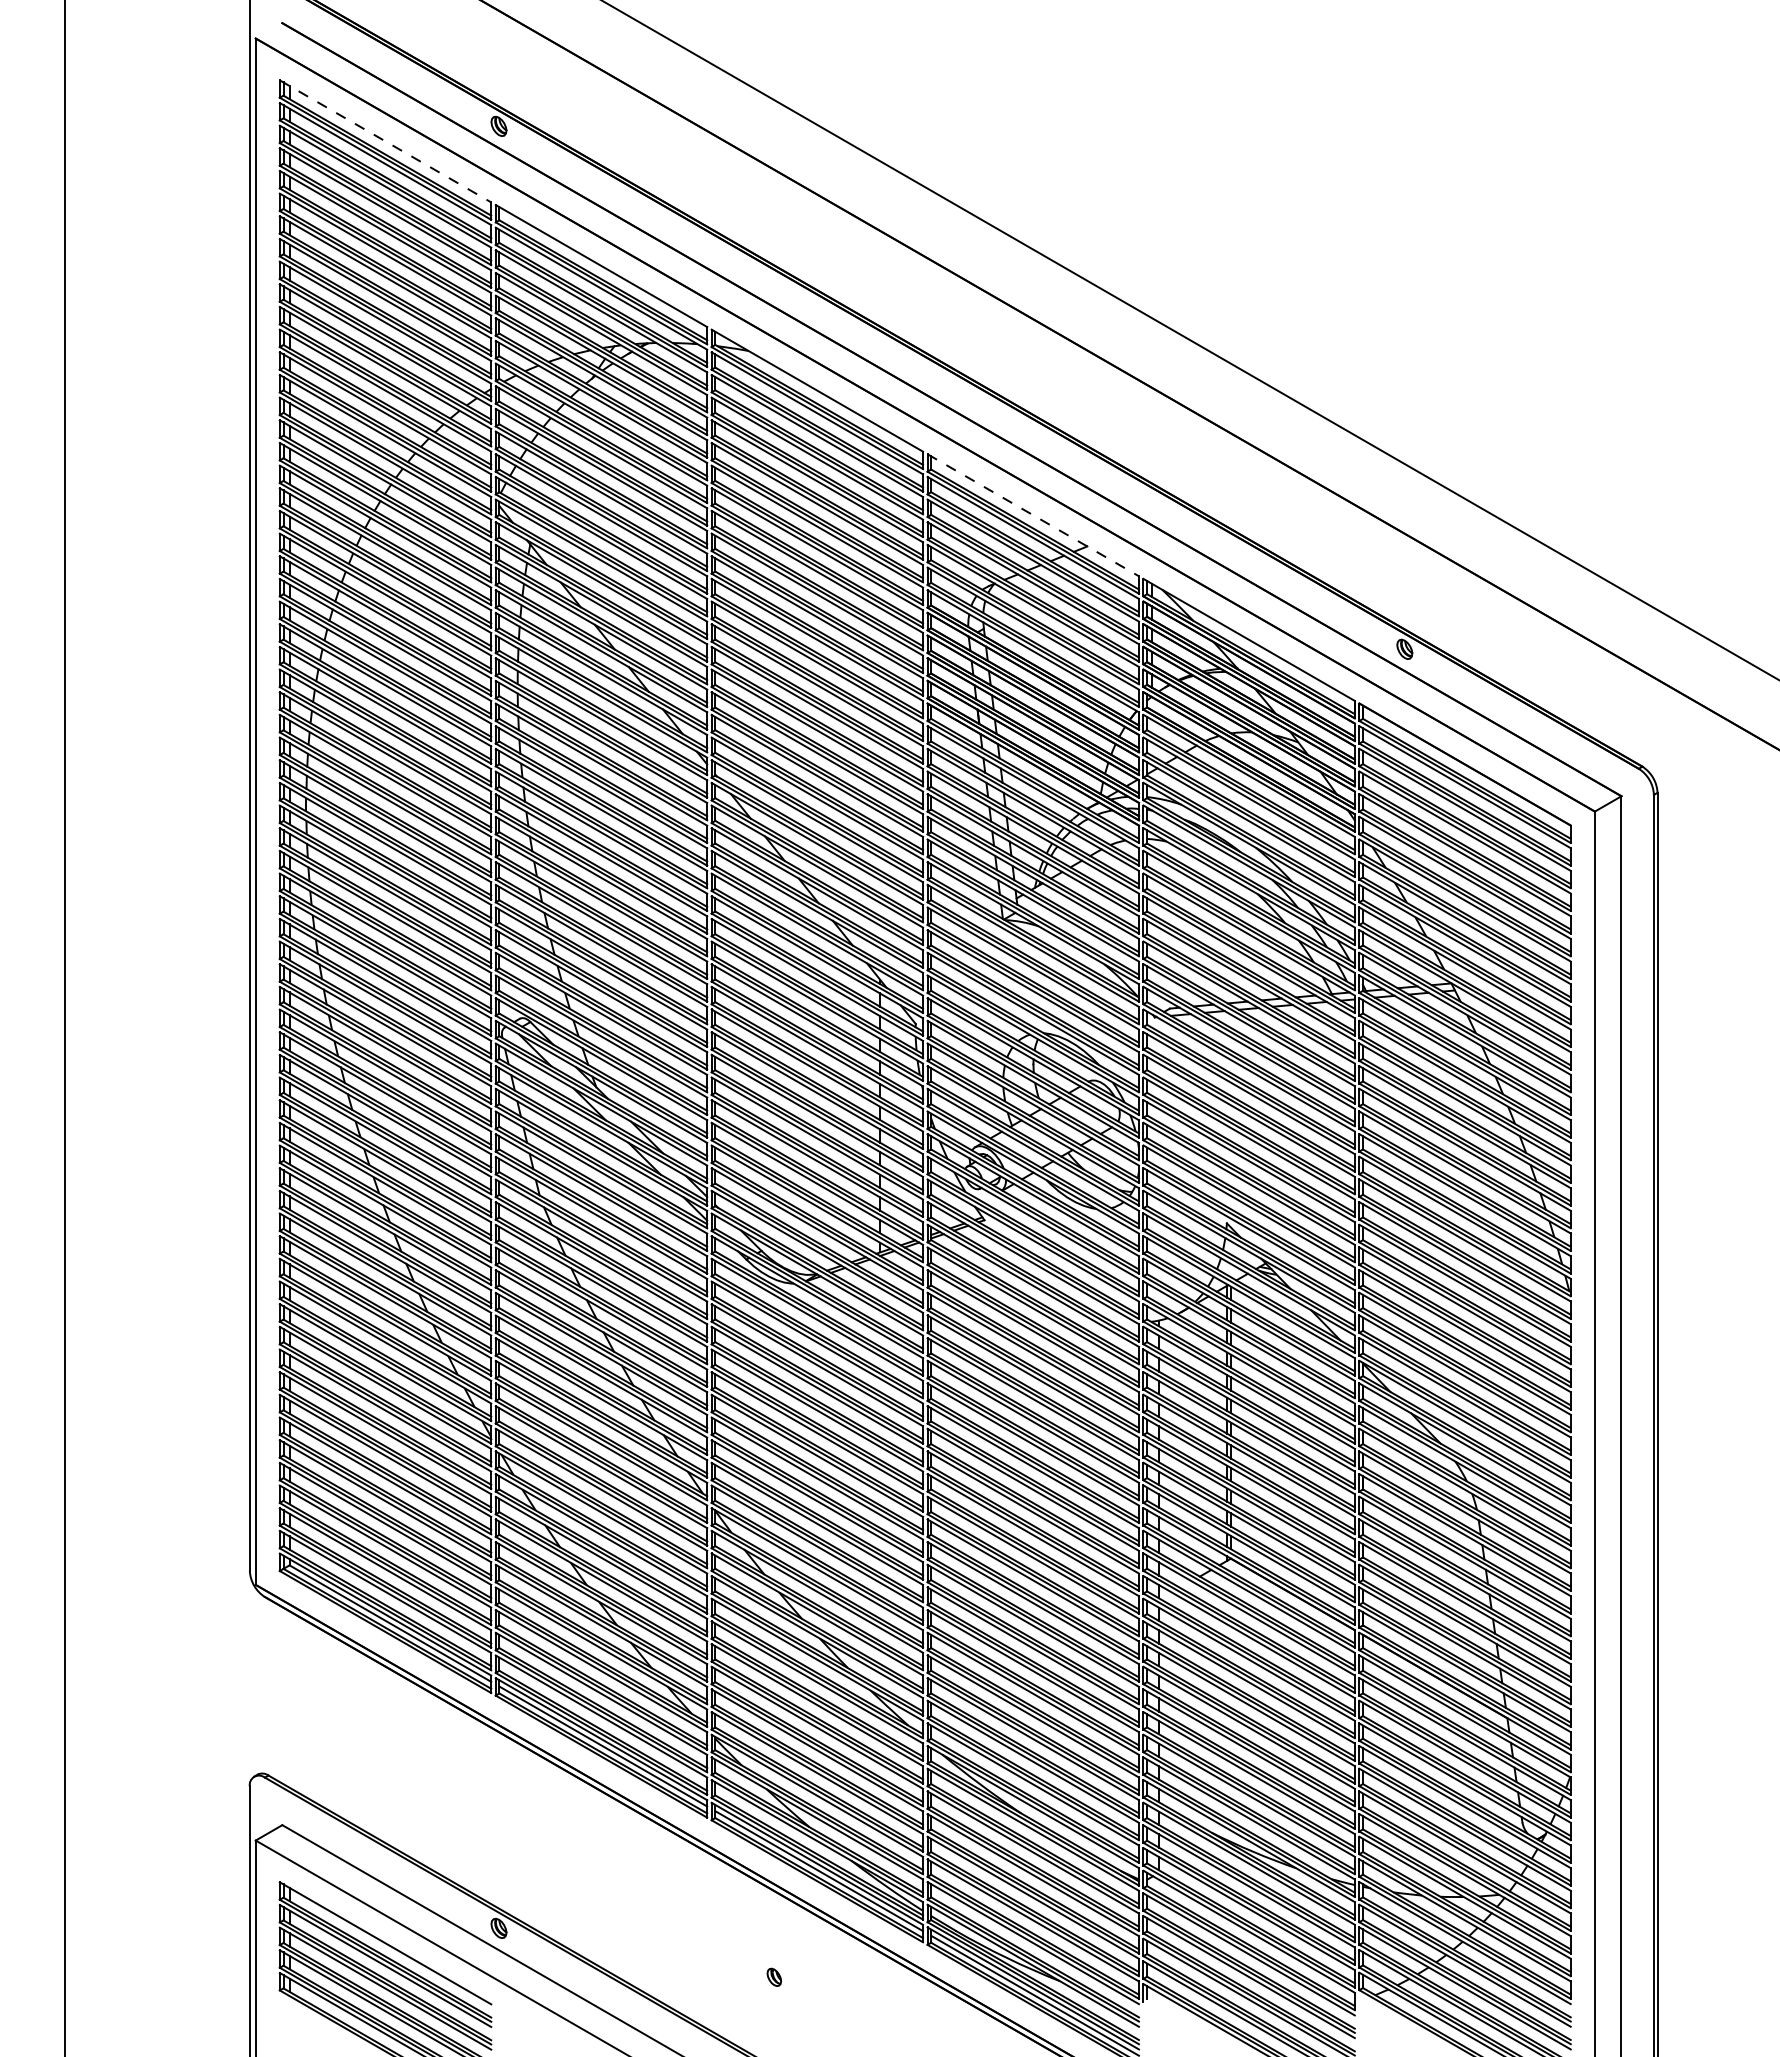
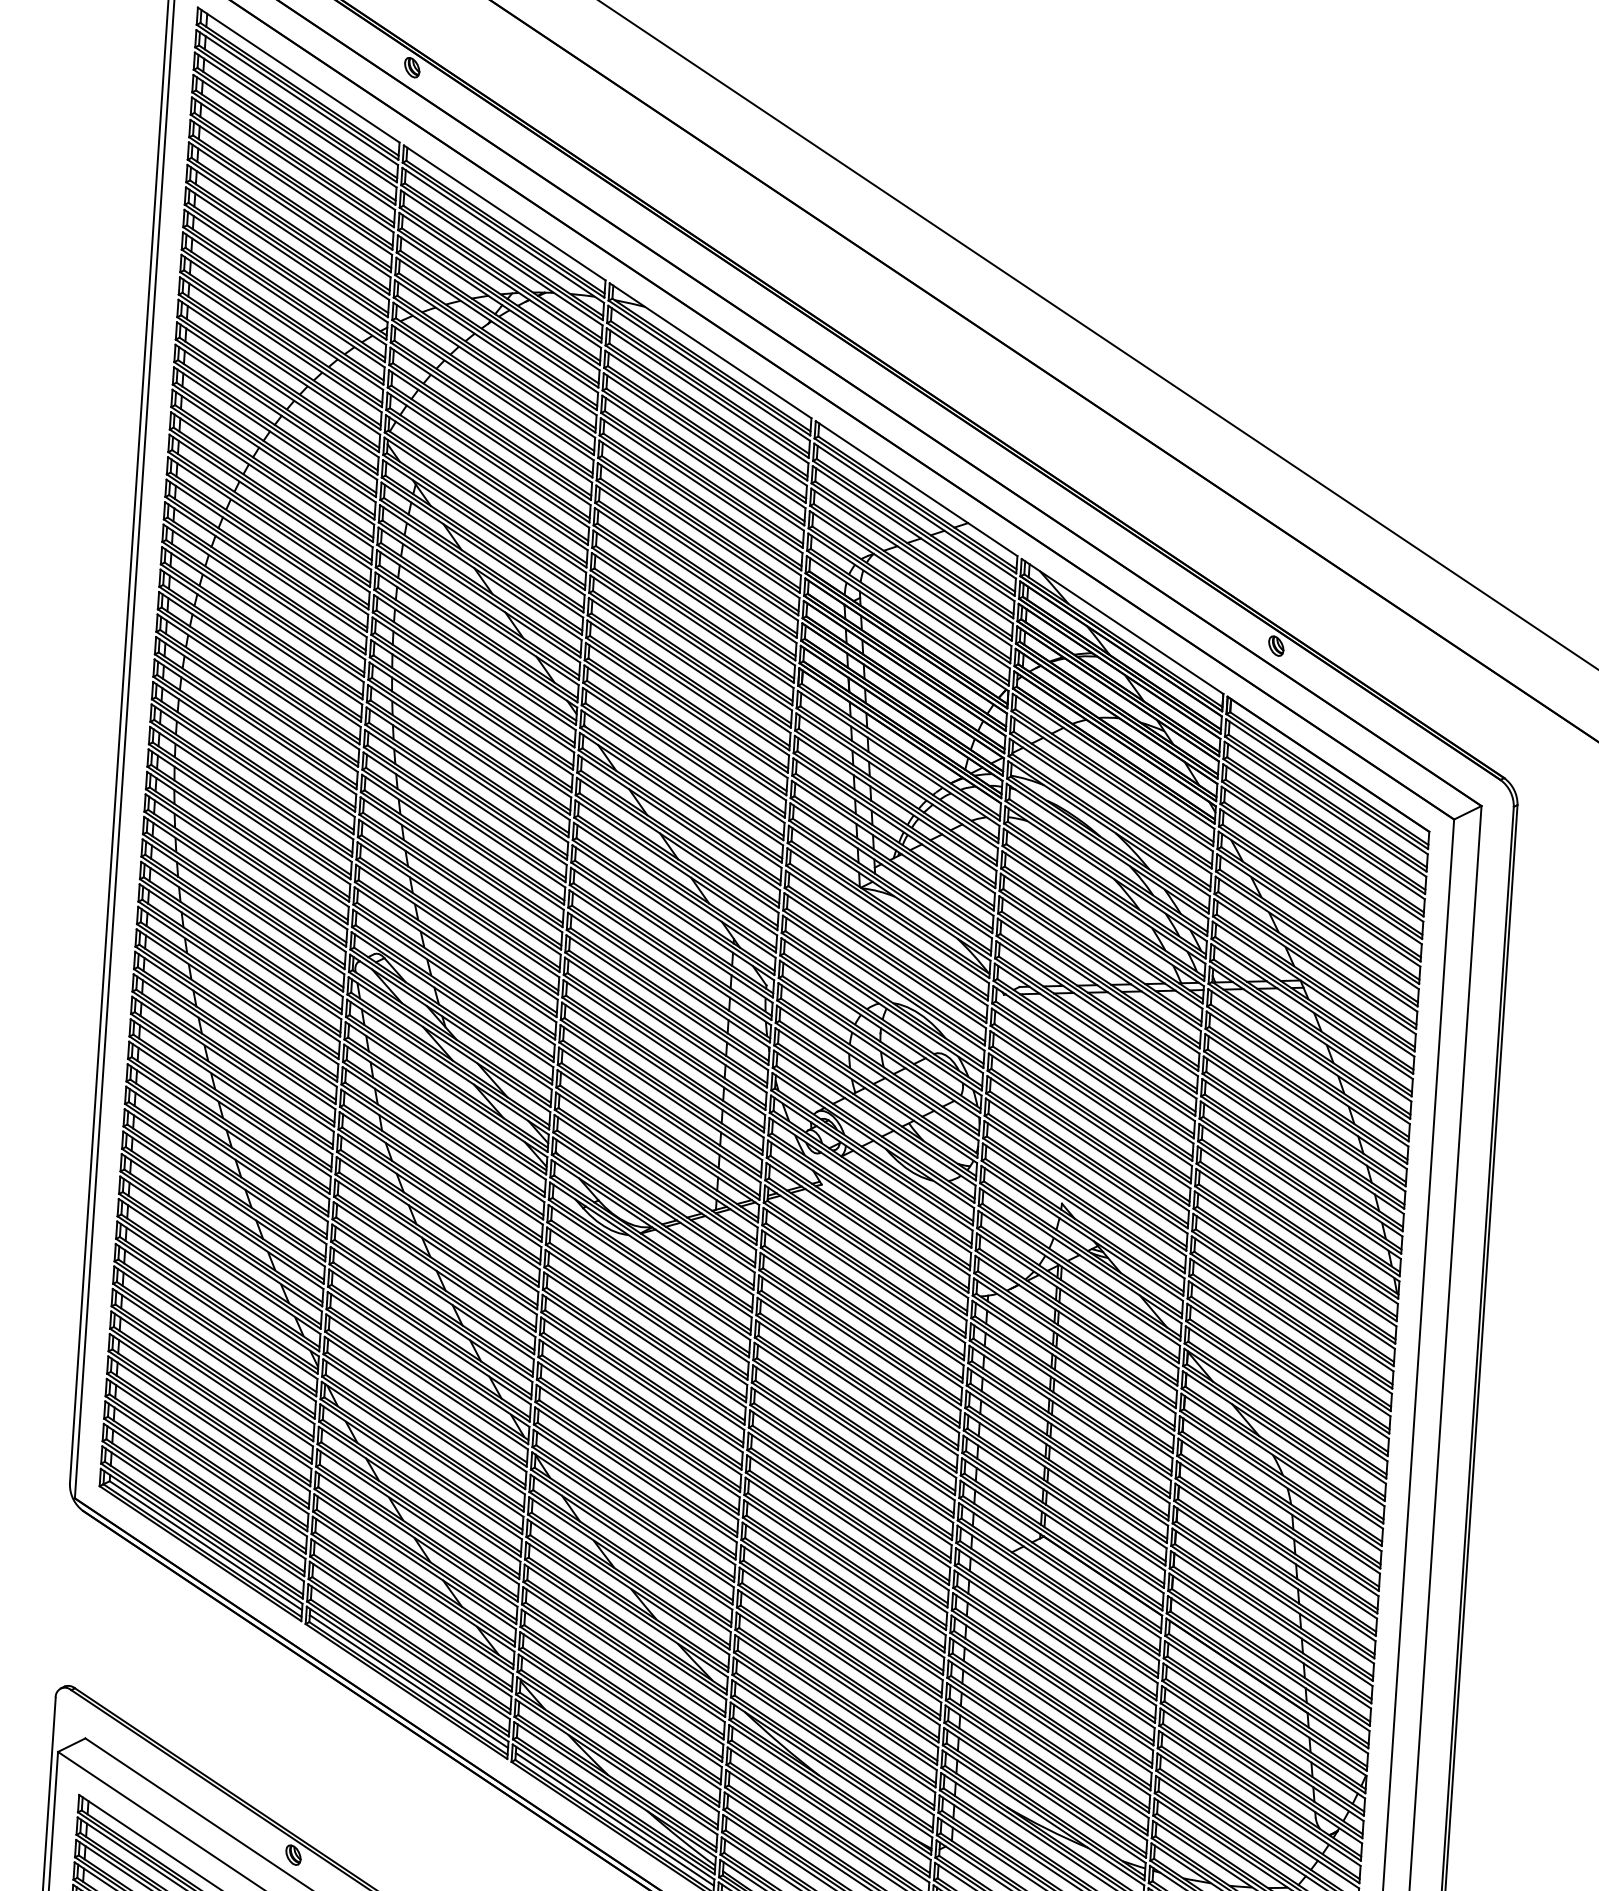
line: (385, 141) -> (298, 75), dashed -> solid
line: (1033, 515) -> (916, 488), dashed -> solid

